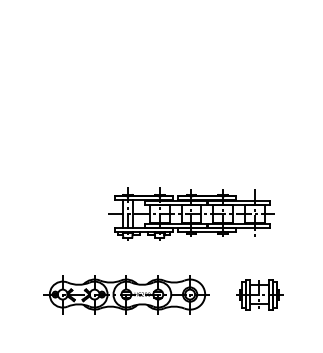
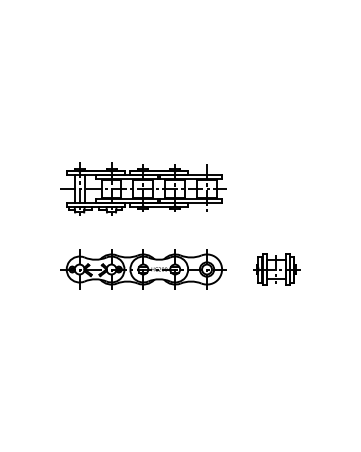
part: (191, 213) -> (143, 188), moved

